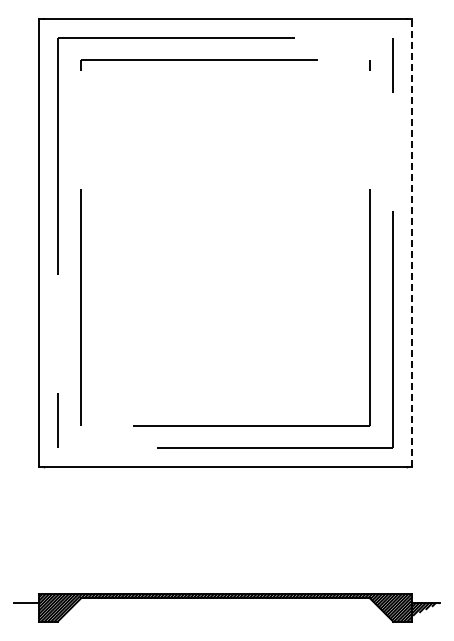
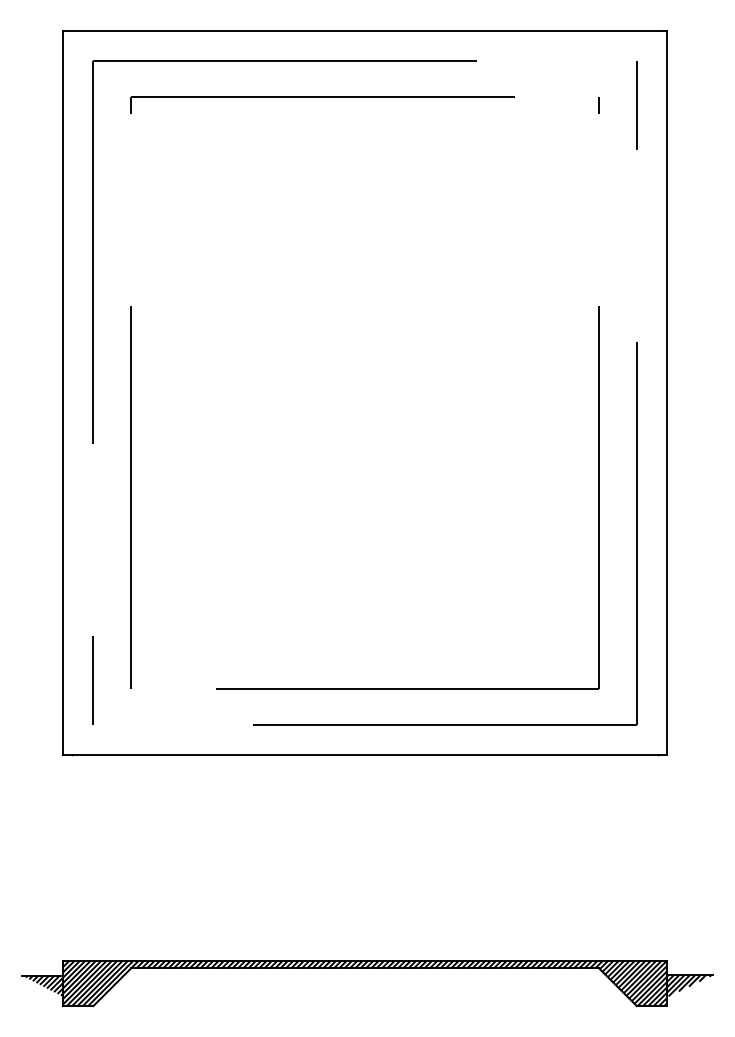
line: (412, 243) -> (667, 393), dashed -> solid
hatch: (27, 609) -> (44, 986), added

